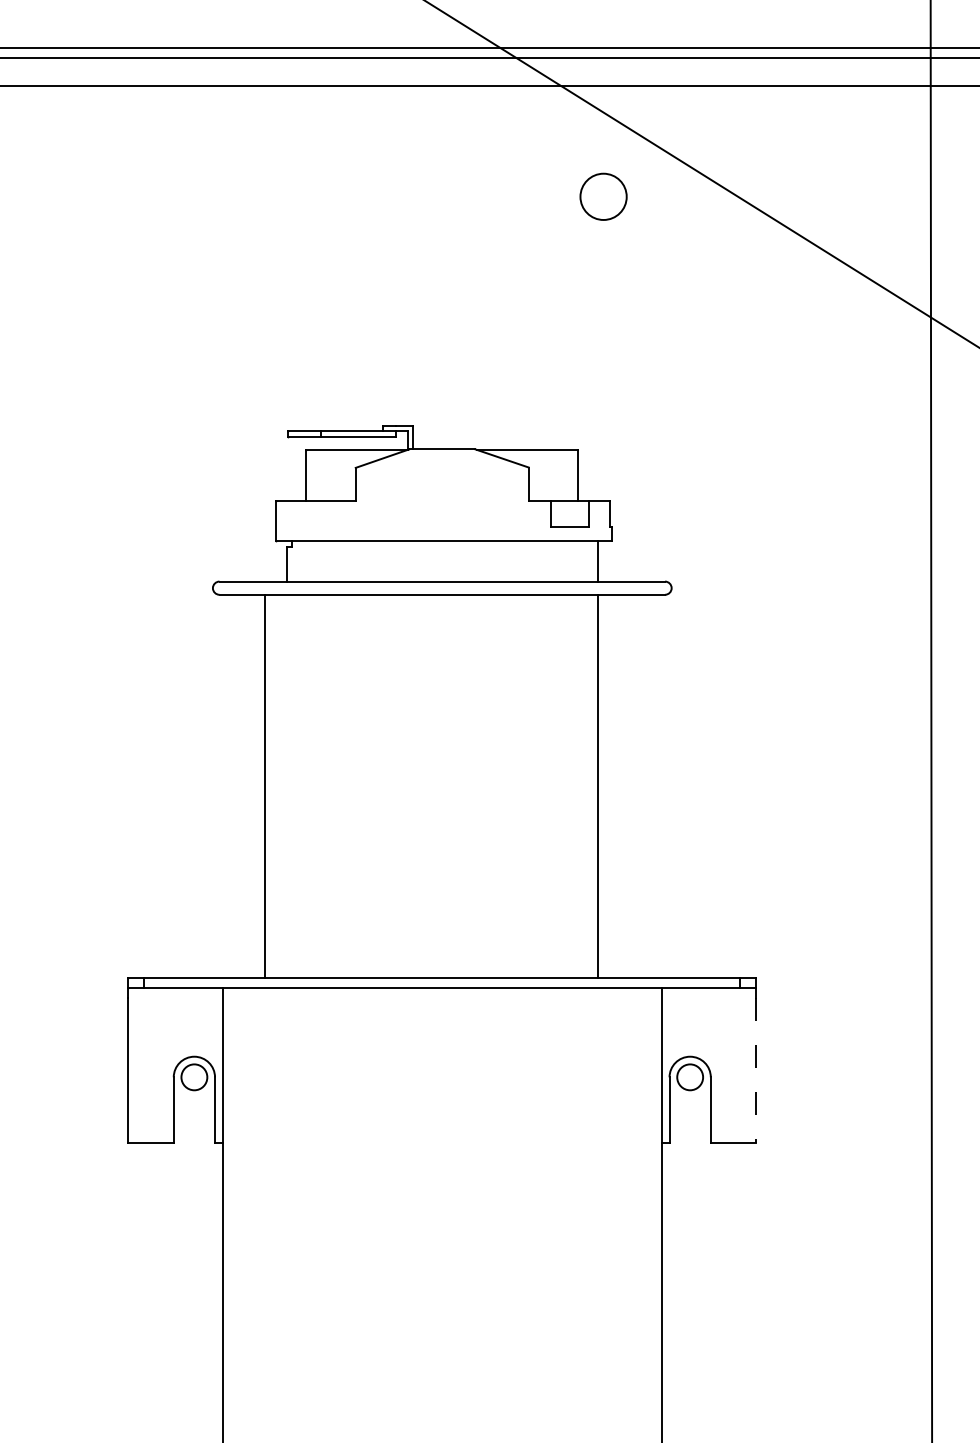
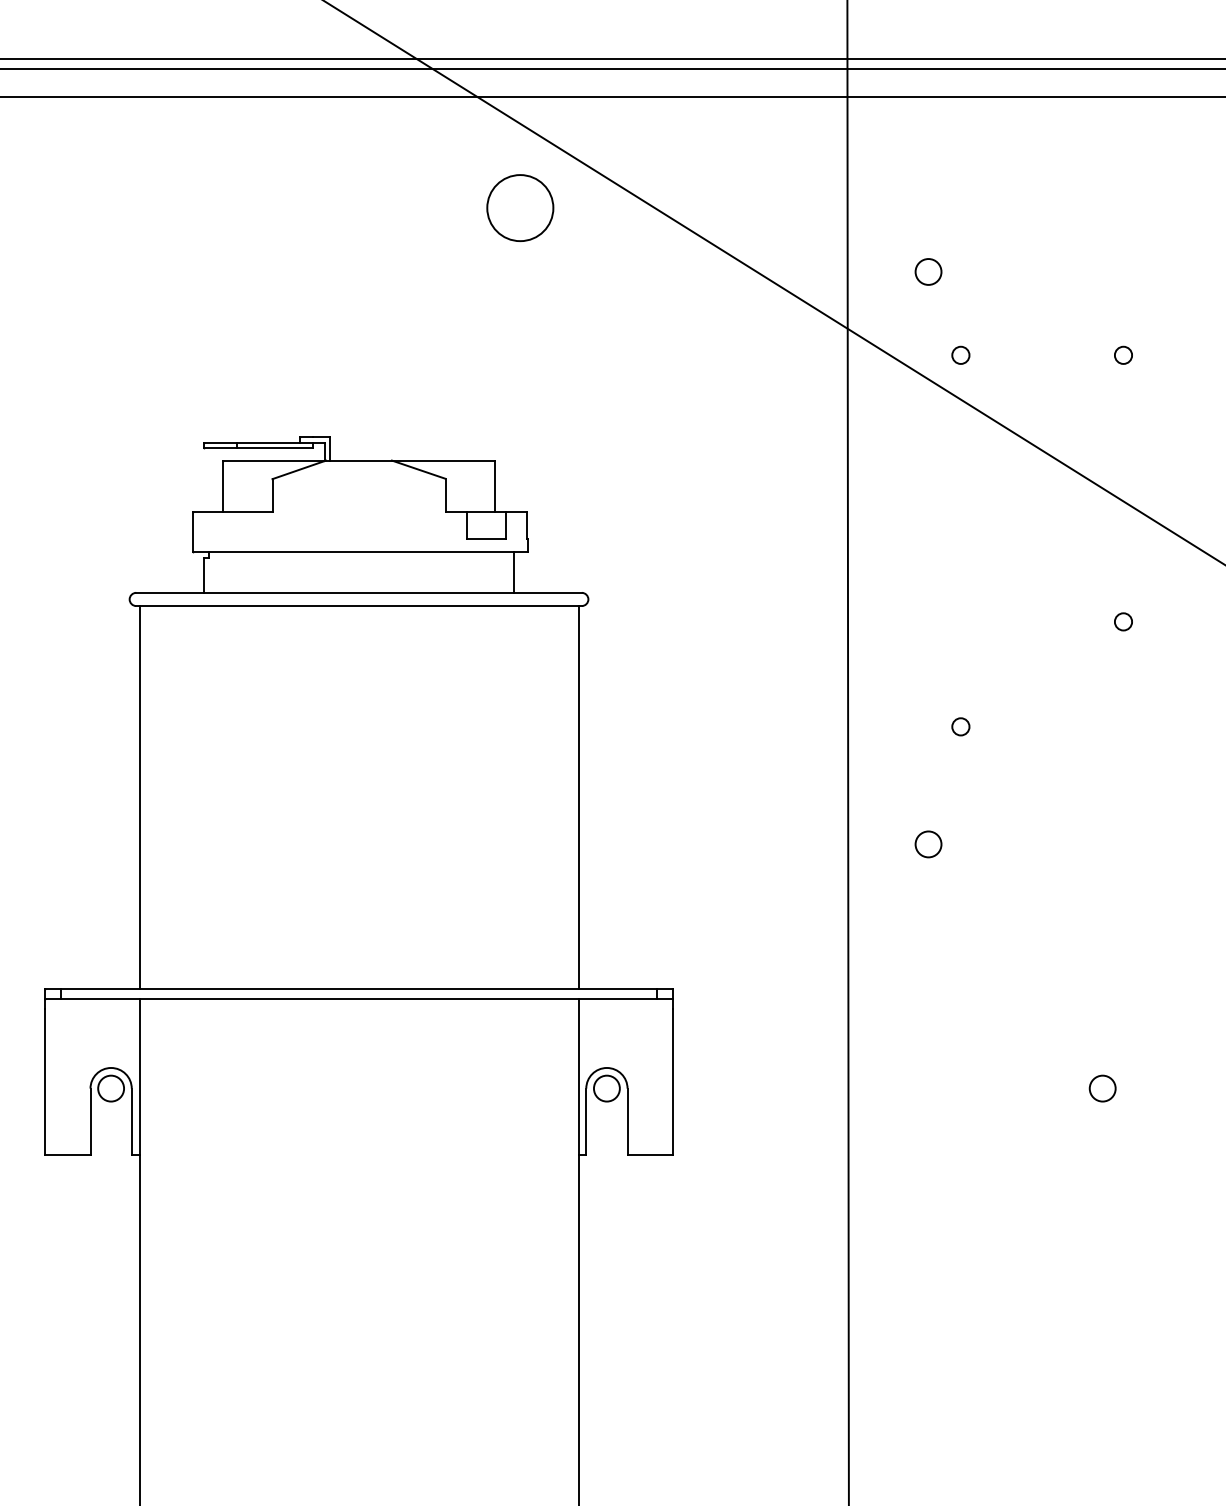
circle: (603, 197) -> (520, 208), size x1.43
line: (264, 786) -> (139, 797), moved
line: (597, 786) -> (578, 797), moved
line: (756, 1070) -> (673, 1081), dashed -> solid

